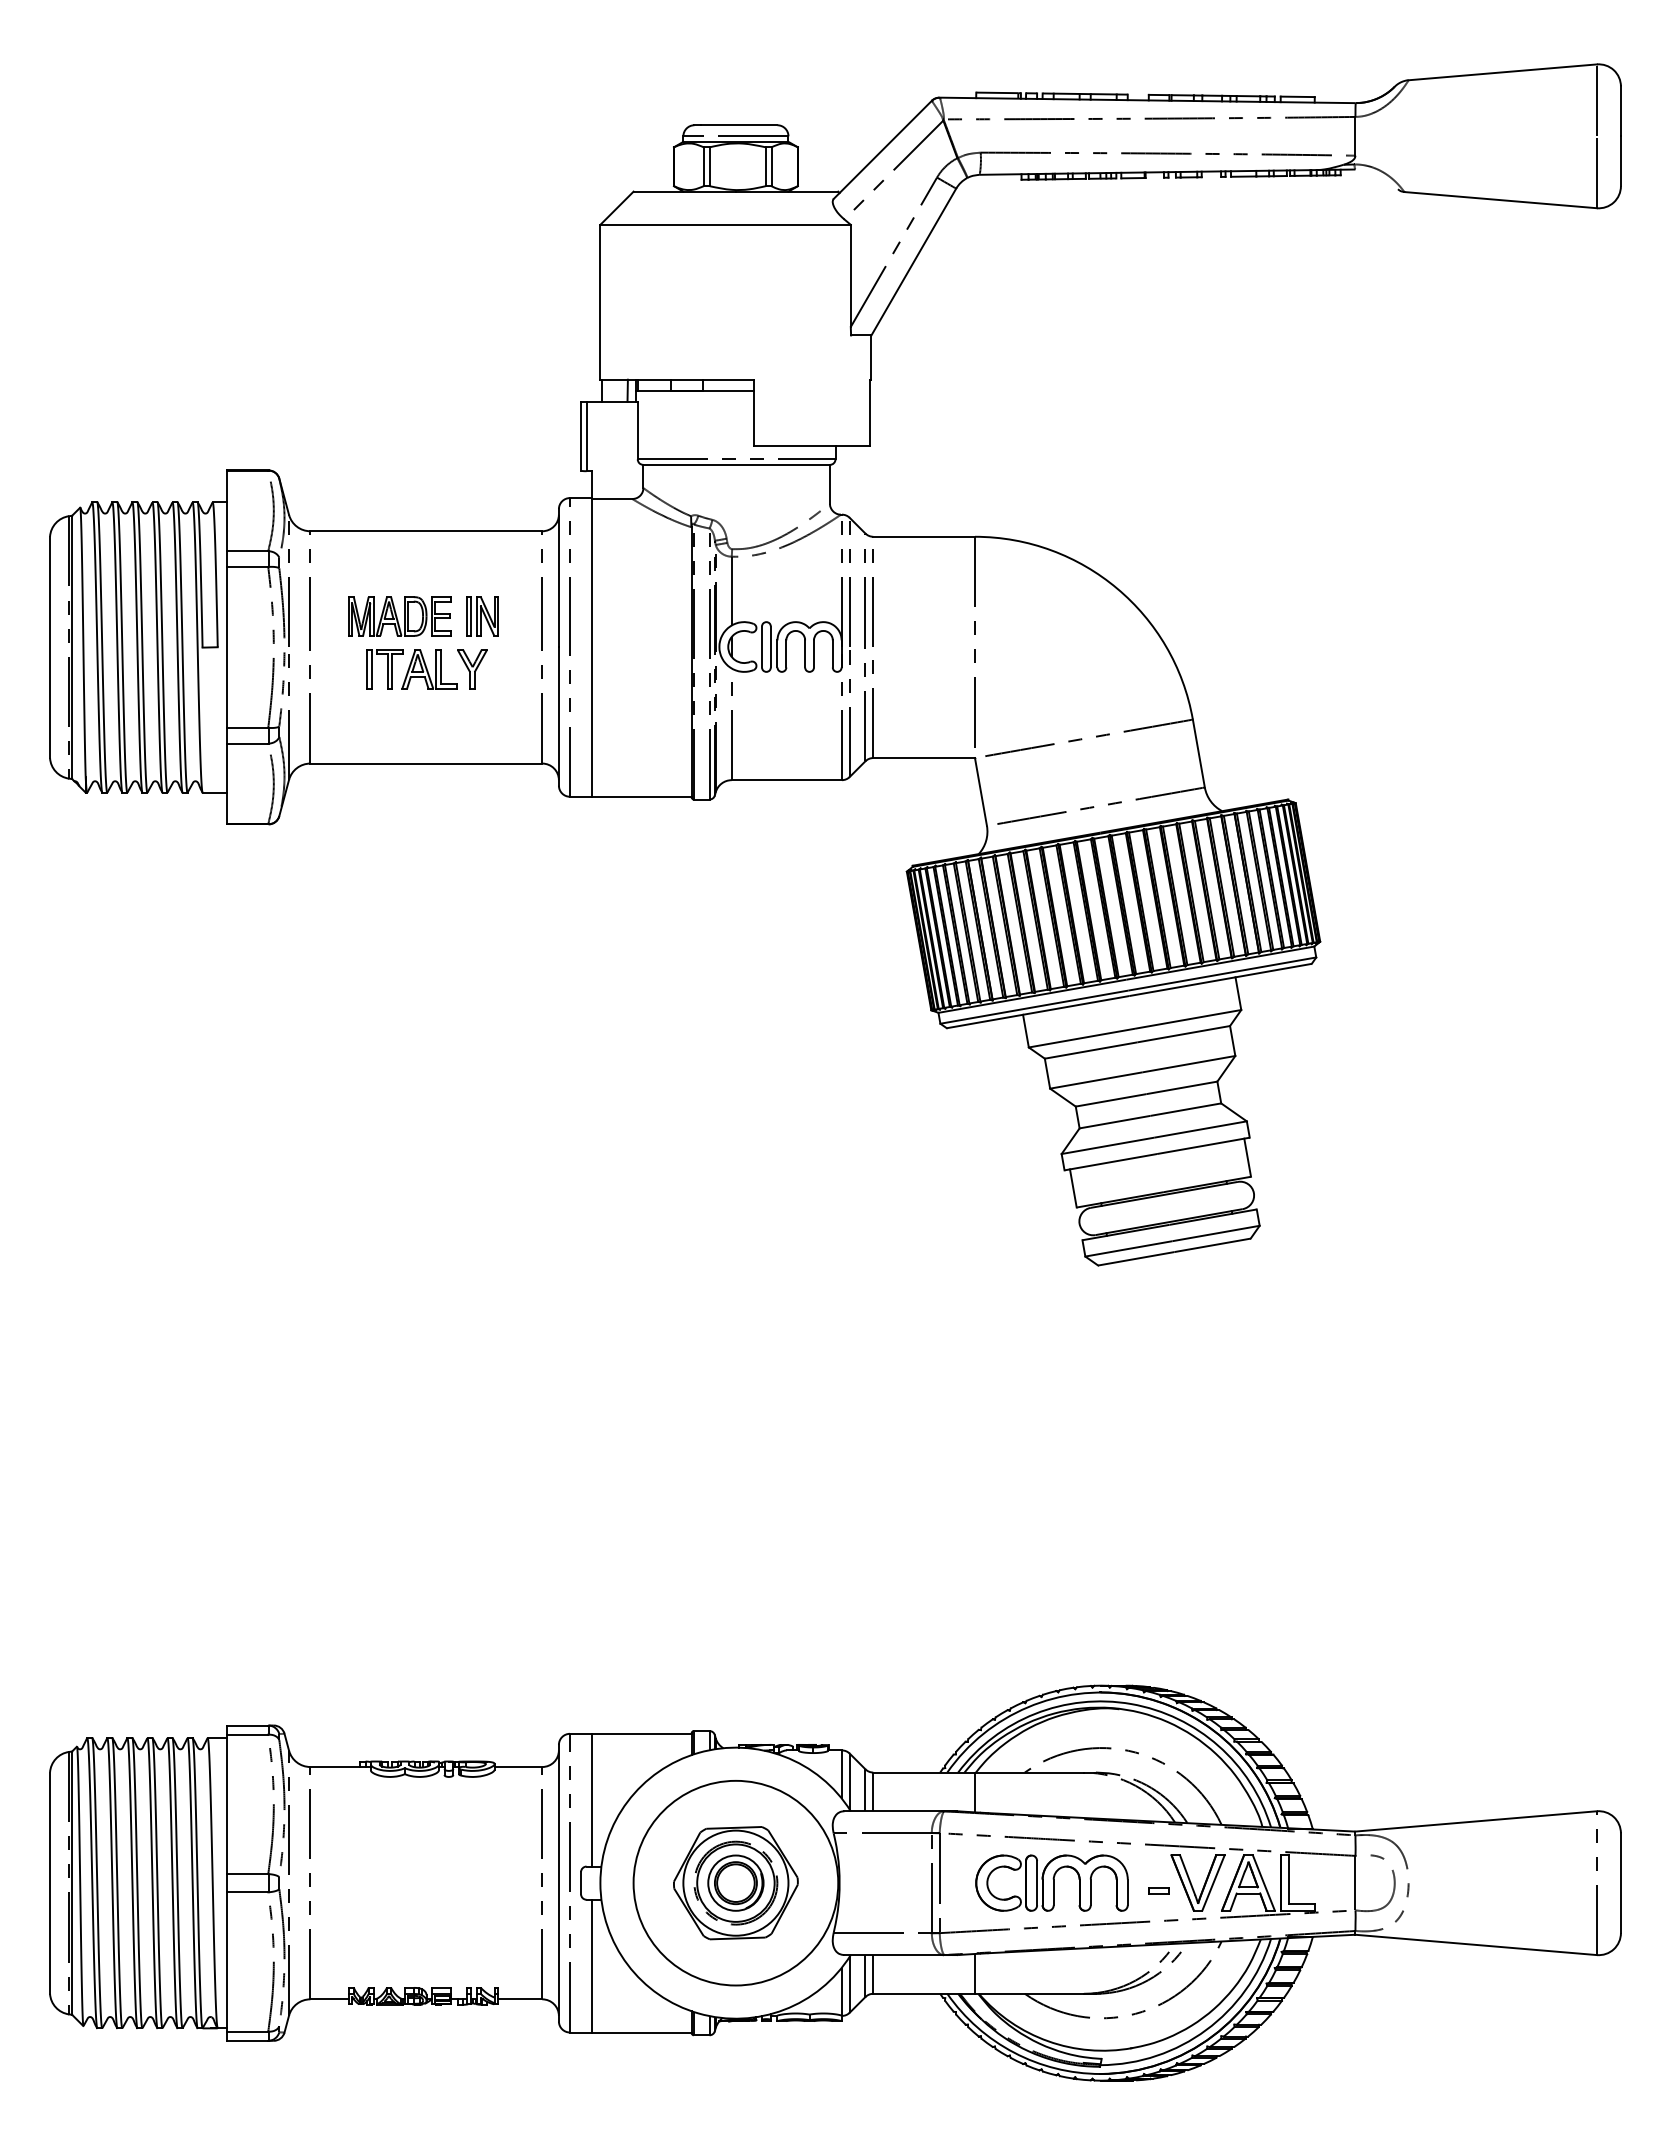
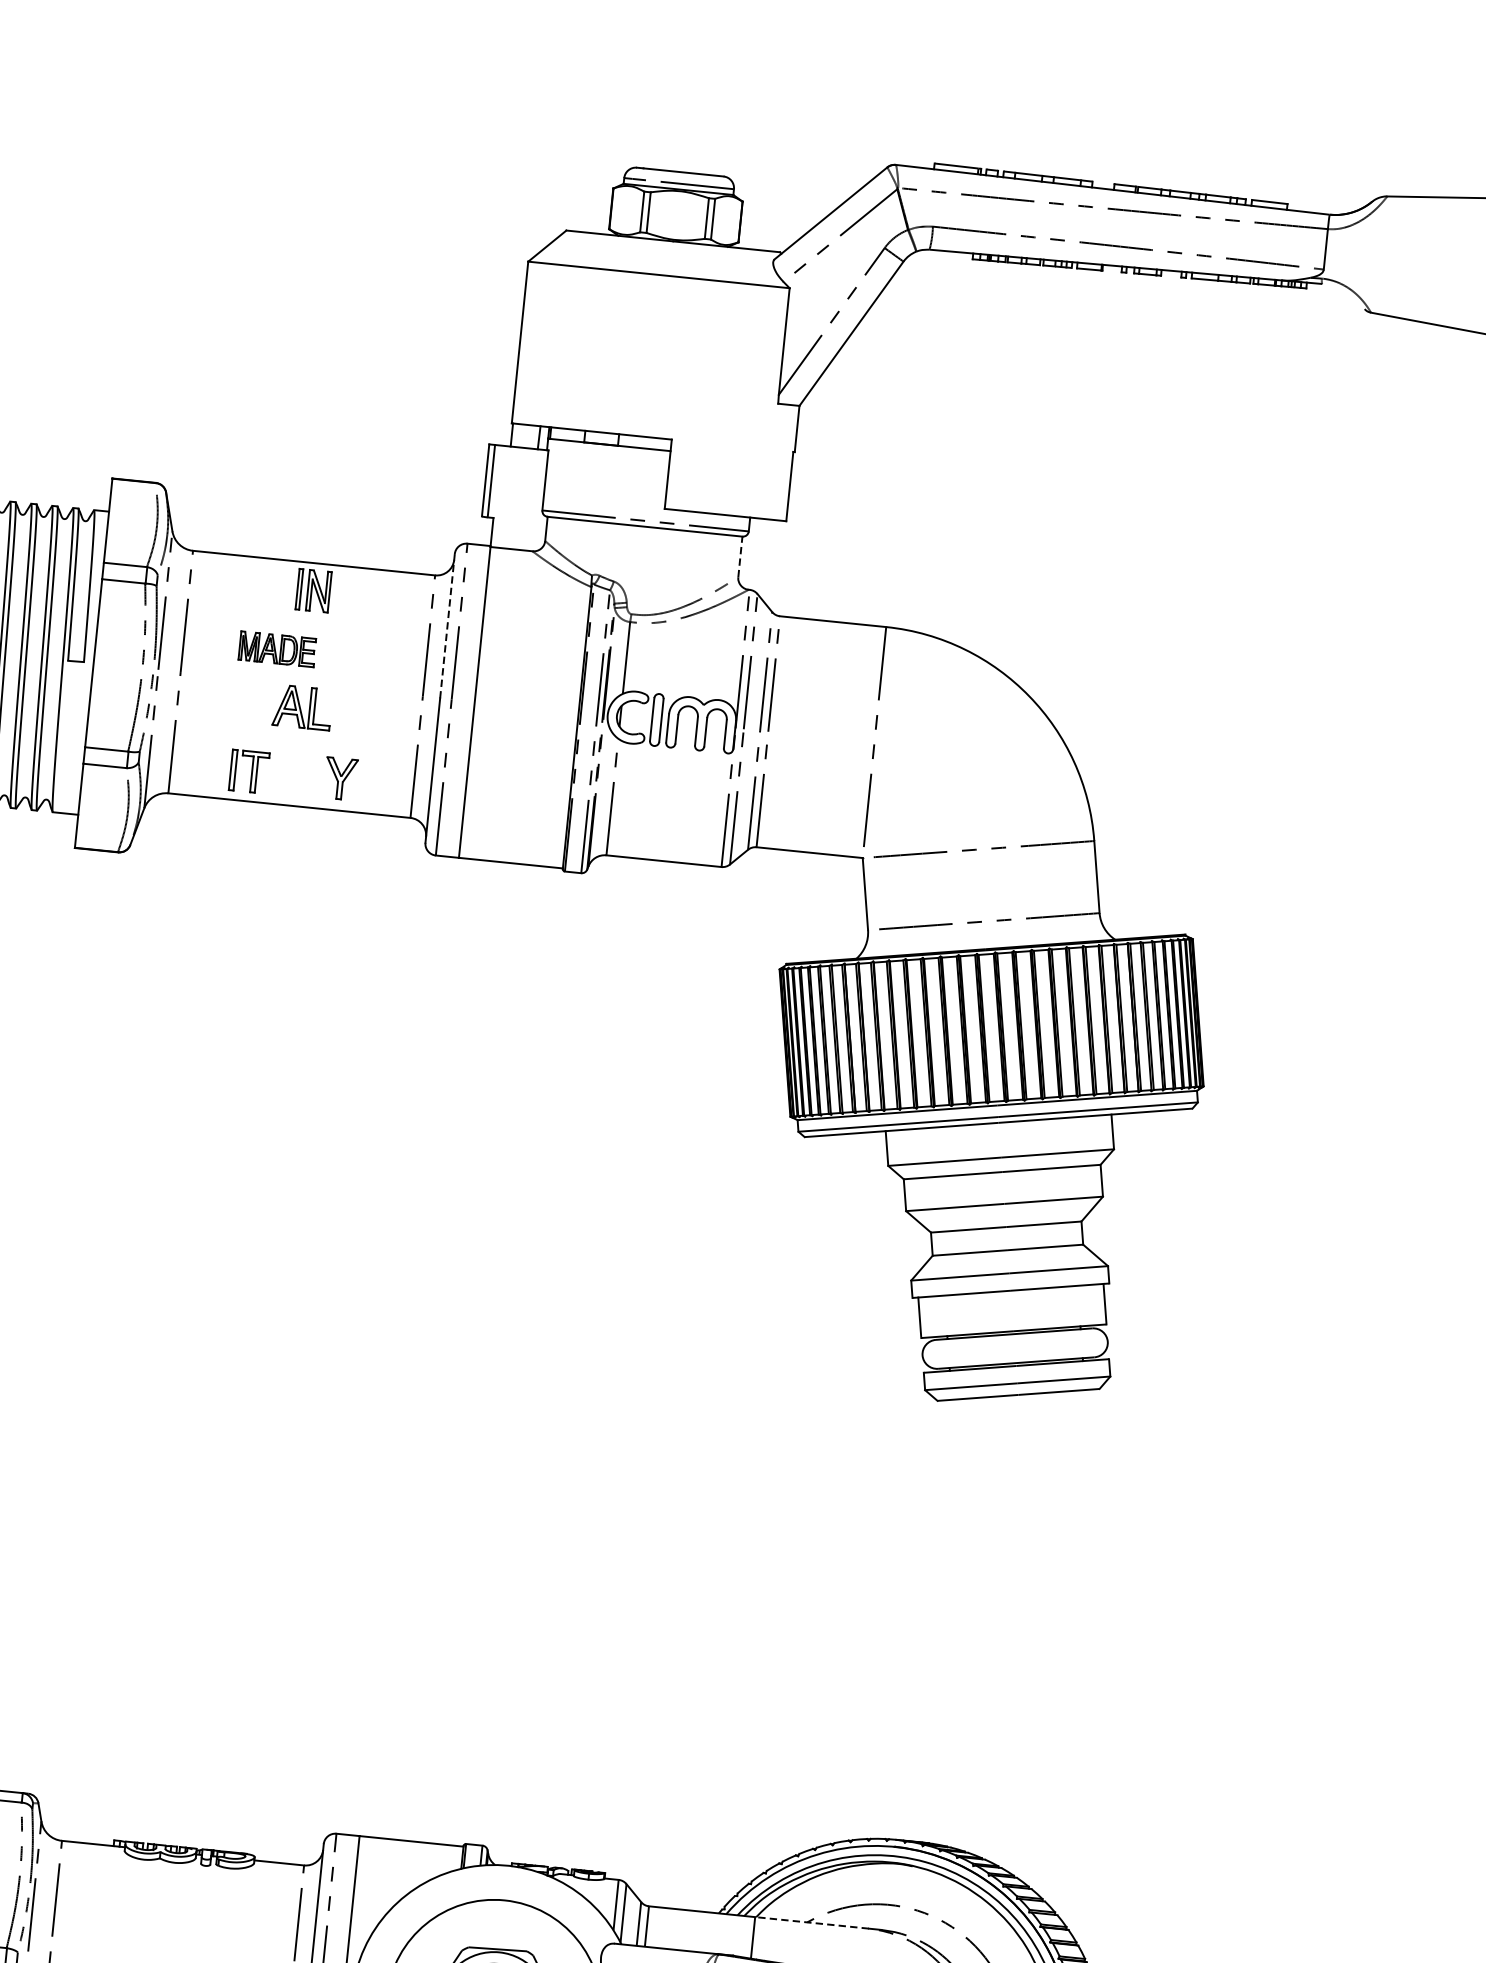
line: (829, 483) -> (739, 556), solid -> dashed
line: (558, 577) -> (447, 625), solid -> dashed
part: (399, 616) -> (277, 649), size x0.7
part: (482, 616) -> (313, 590), moved
part: (384, 669) -> (248, 771), moved
part: (472, 669) -> (340, 779), moved
line: (1028, 1772) -> (811, 1922), solid -> dashed

